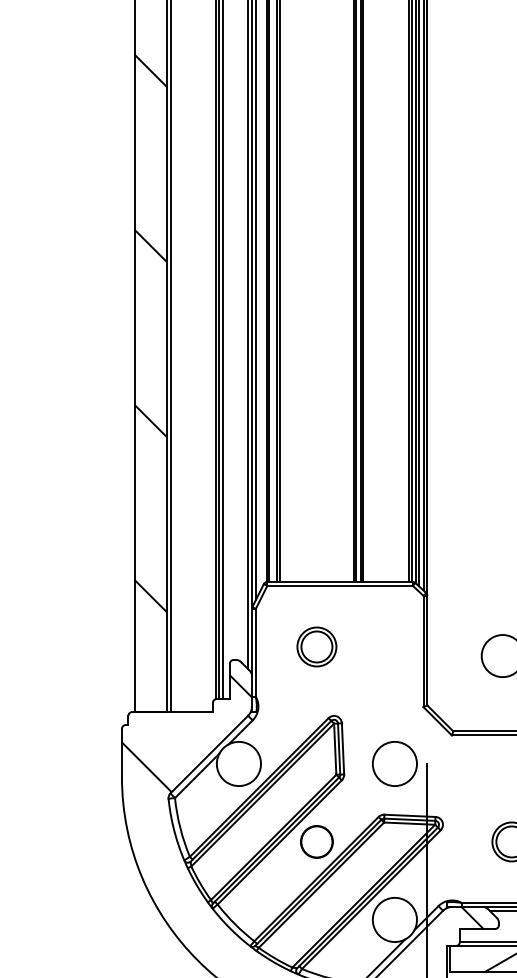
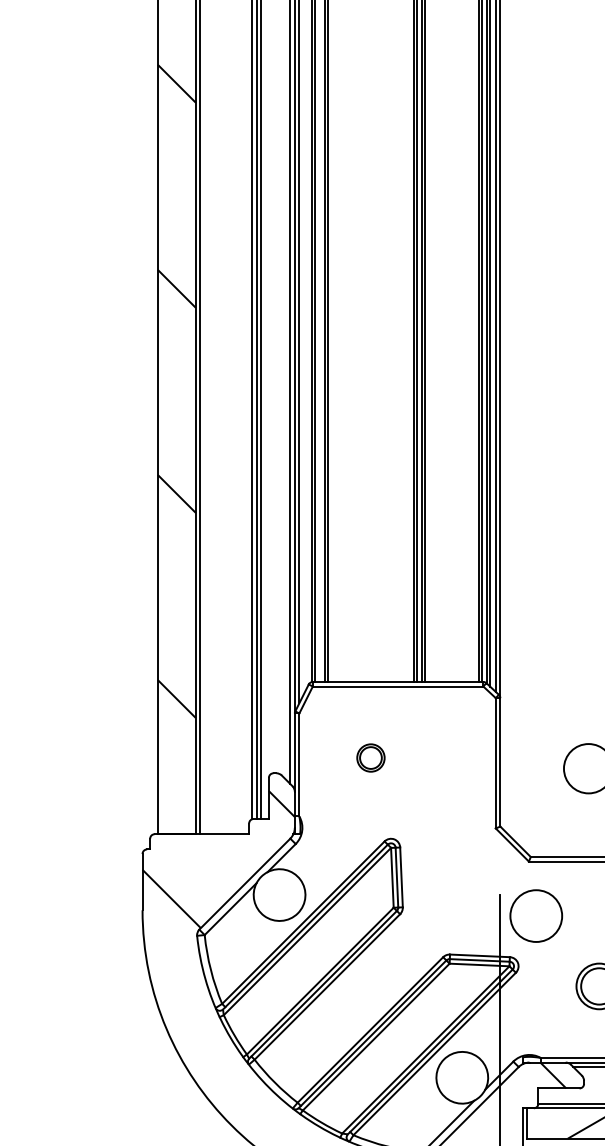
part: (316, 646) -> (370, 757), size x0.6
circle: (395, 763) -> (536, 915), moved
circle: (316, 841) -> (370, 985), removed

